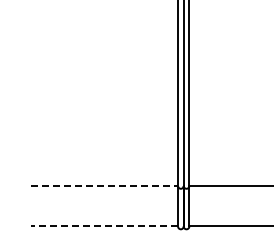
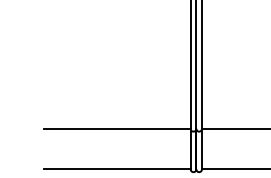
line: (104, 185) -> (117, 128), dashed -> solid
line: (104, 226) -> (117, 169), dashed -> solid

